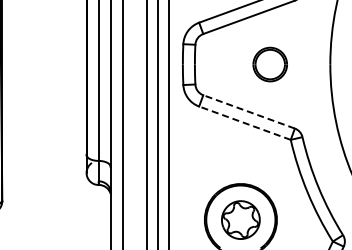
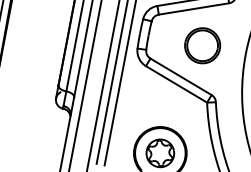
part: (270, 64) -> (202, 45), size x1.43
line: (249, 111) -> (181, 76), dashed -> solid
line: (244, 123) -> (176, 84), dashed -> solid

